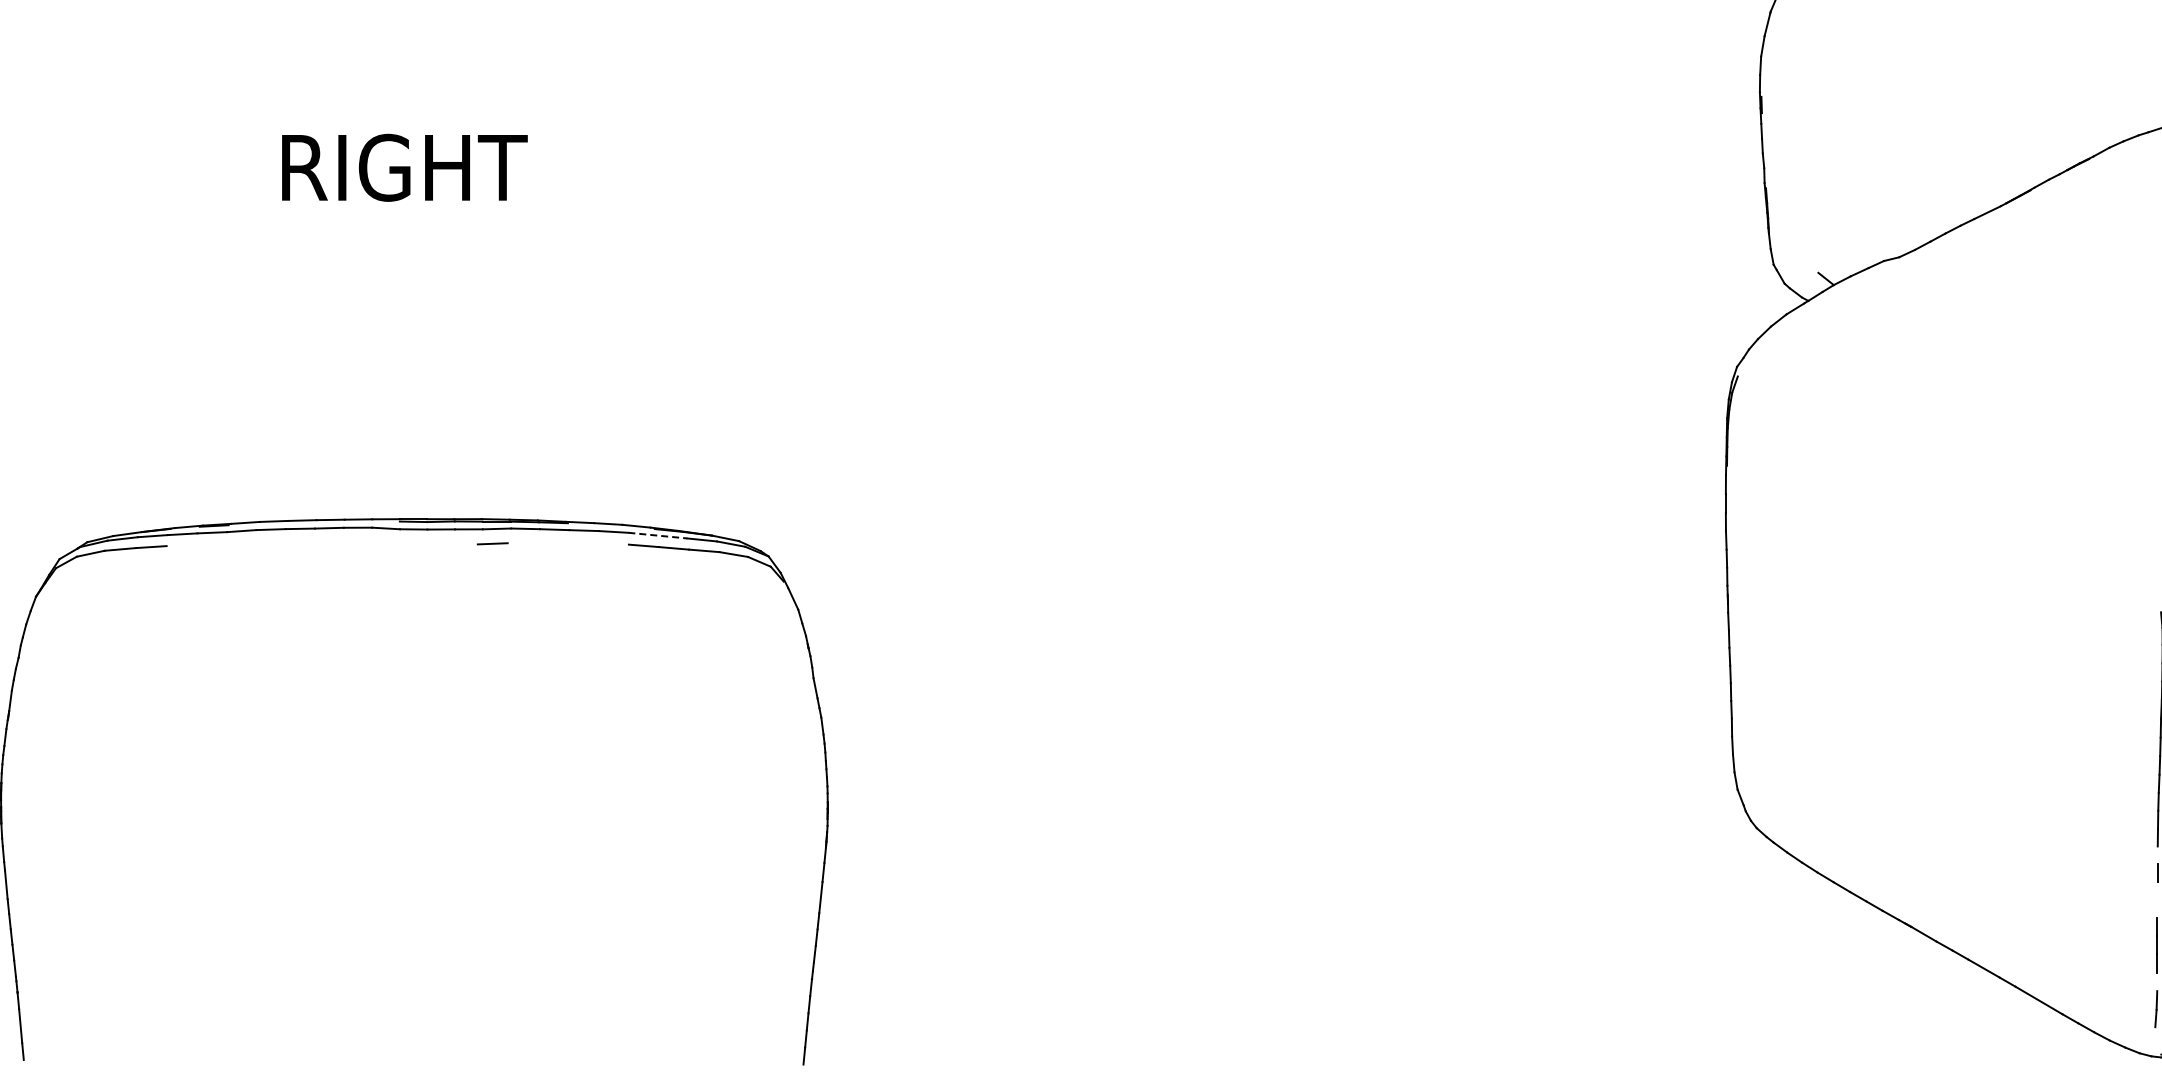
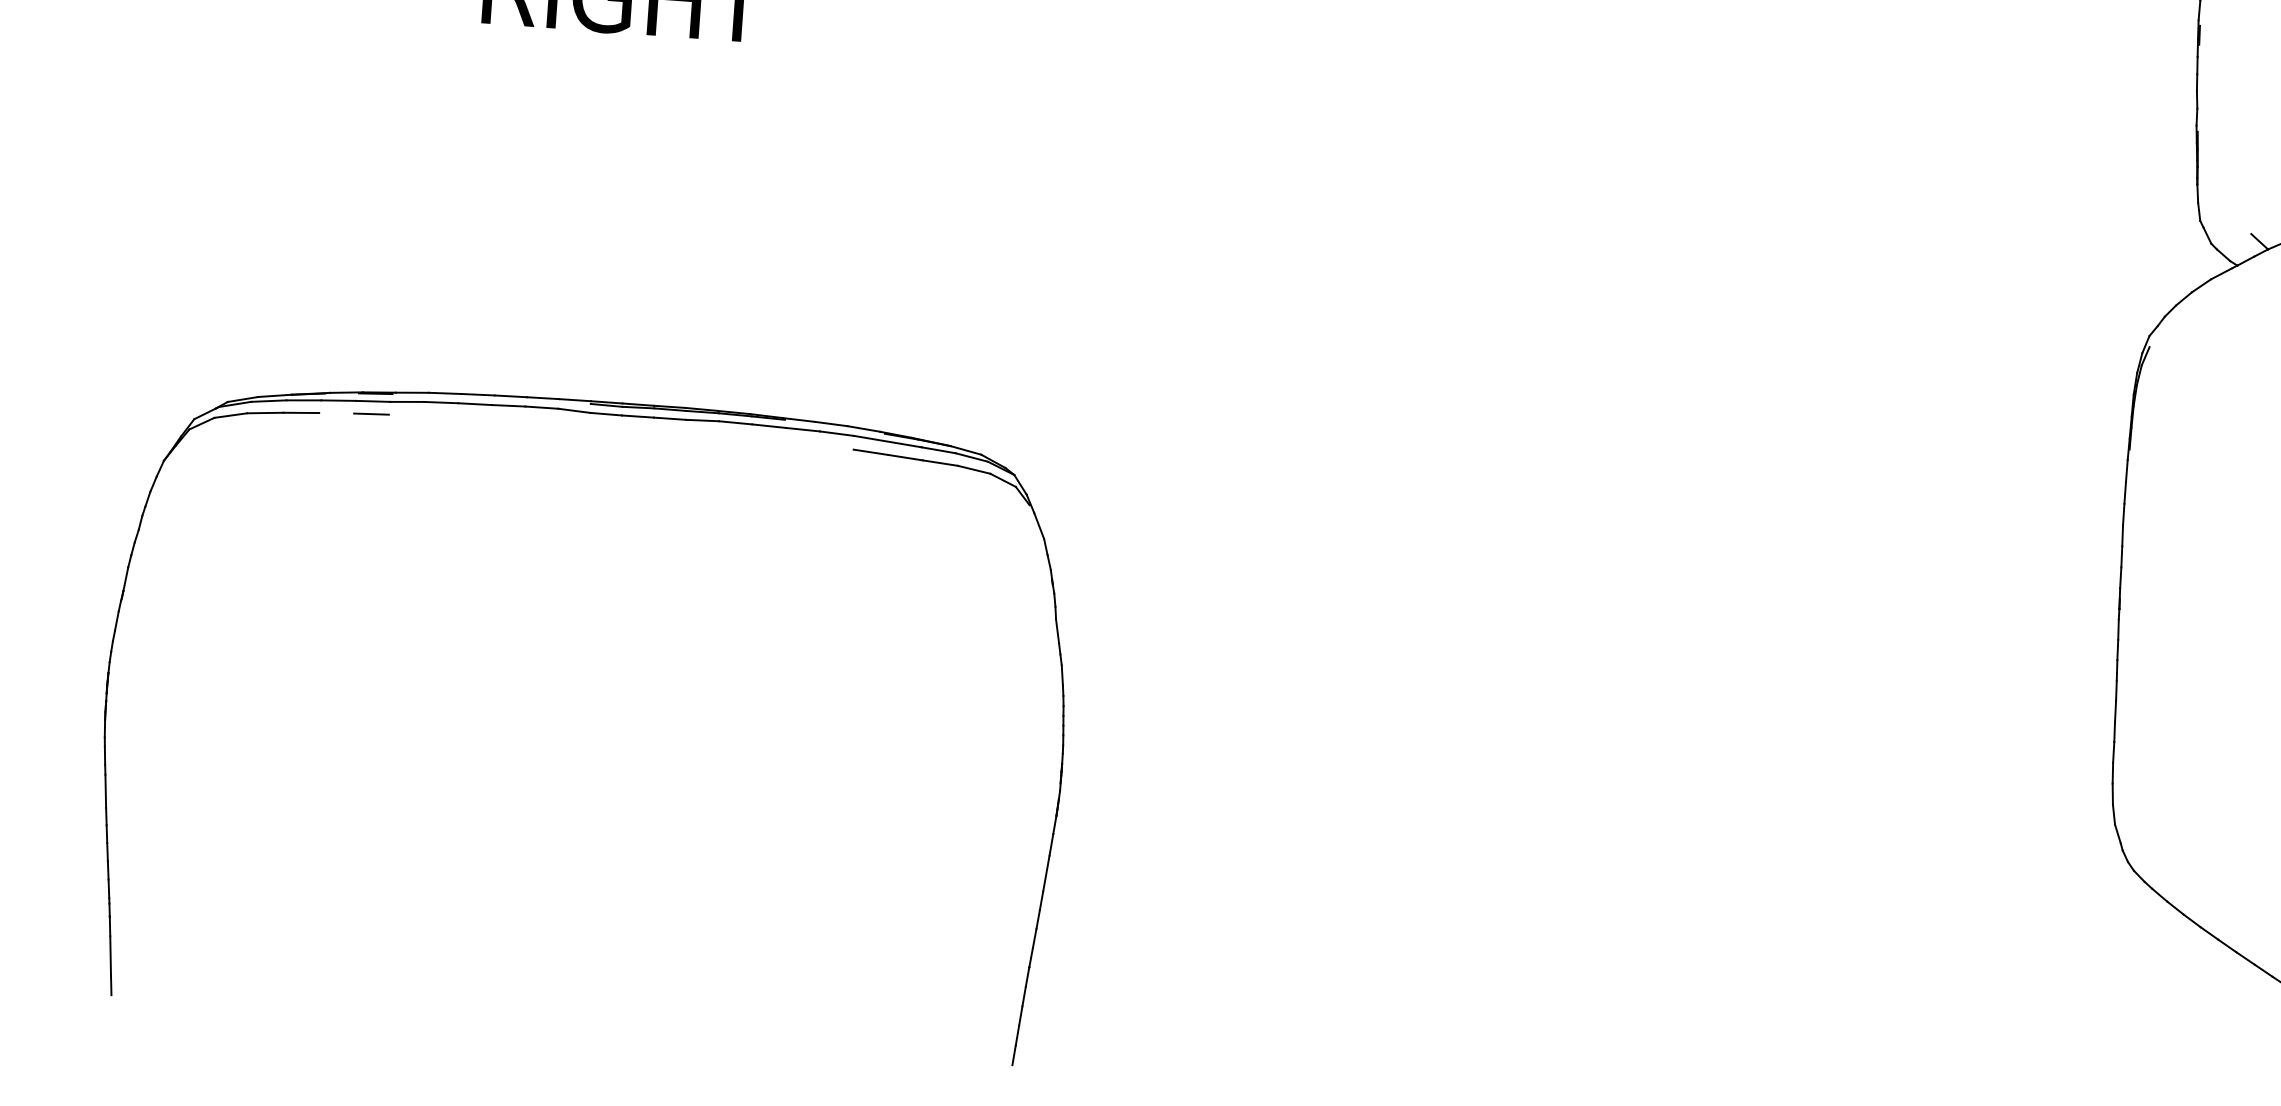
line: (657, 535) -> (887, 441), dashed -> solid
line: (492, 543) -> (371, 413), moved

